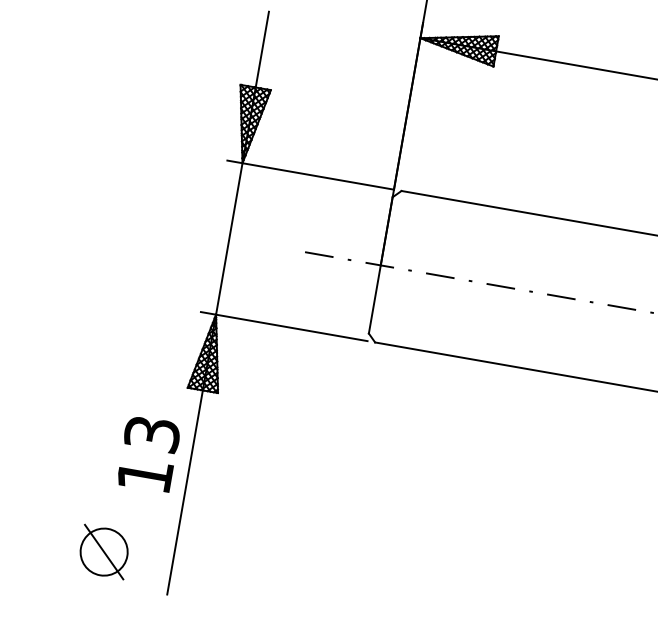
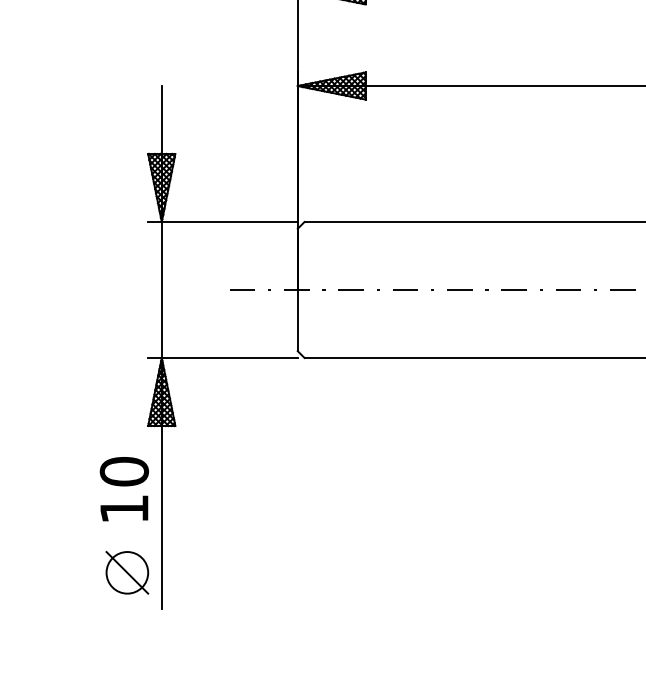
text: (152, 433) -> (124, 471), 13 -> 10
part: (104, 551) -> (127, 572), moved

